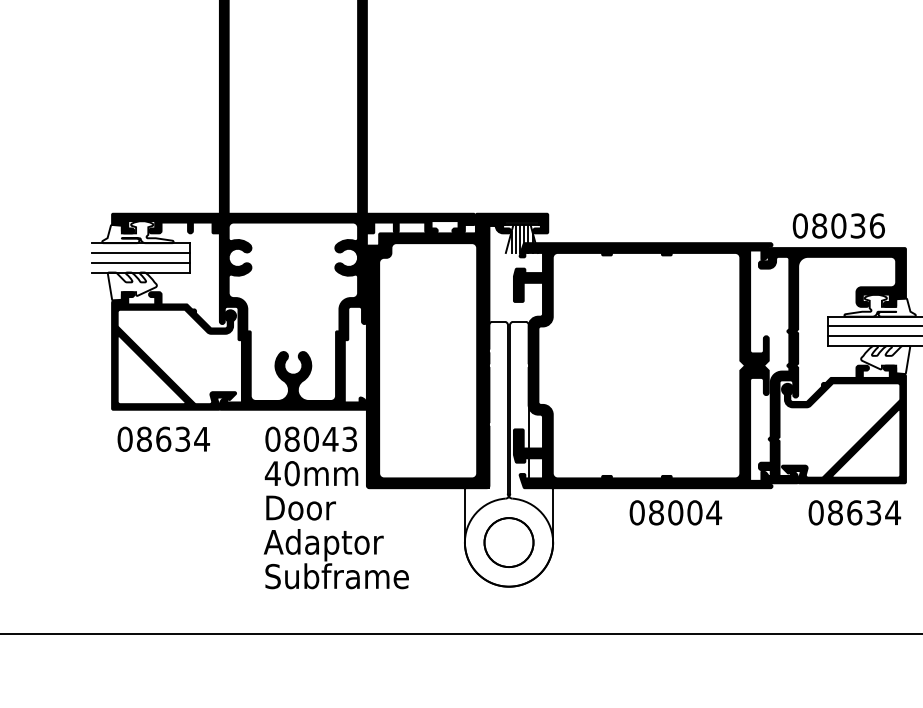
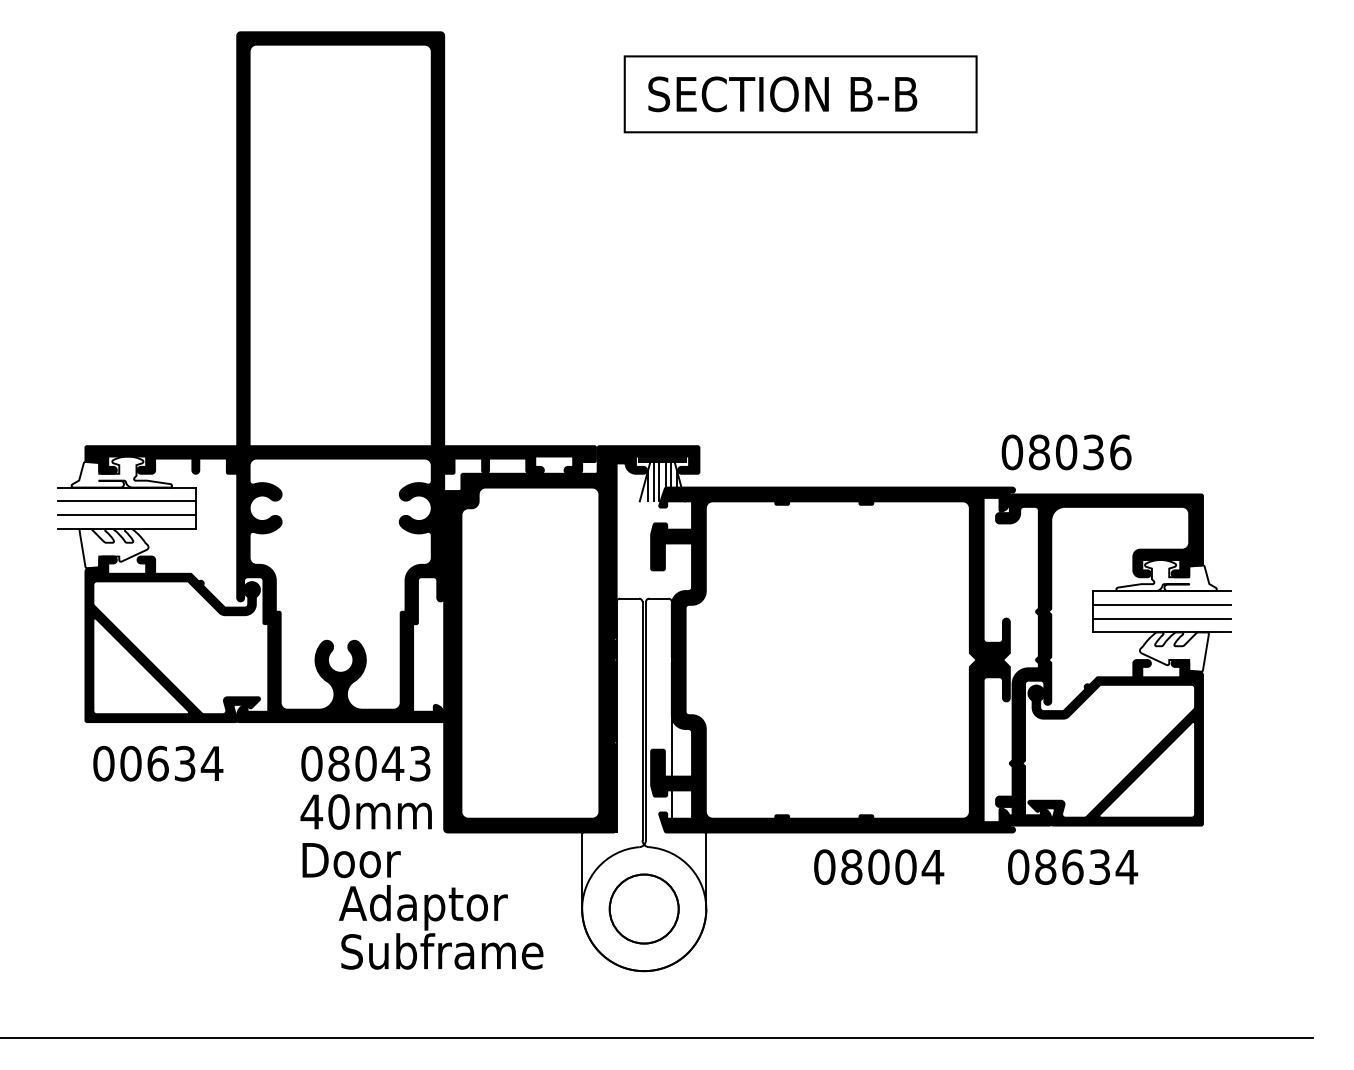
text: (838, 226) -> (1066, 452), moved
text: (144, 439) -> (130, 763), 08634 -> 00634
text: (855, 512) -> (1073, 866), moved
text: (336, 559) -> (441, 927), moved

